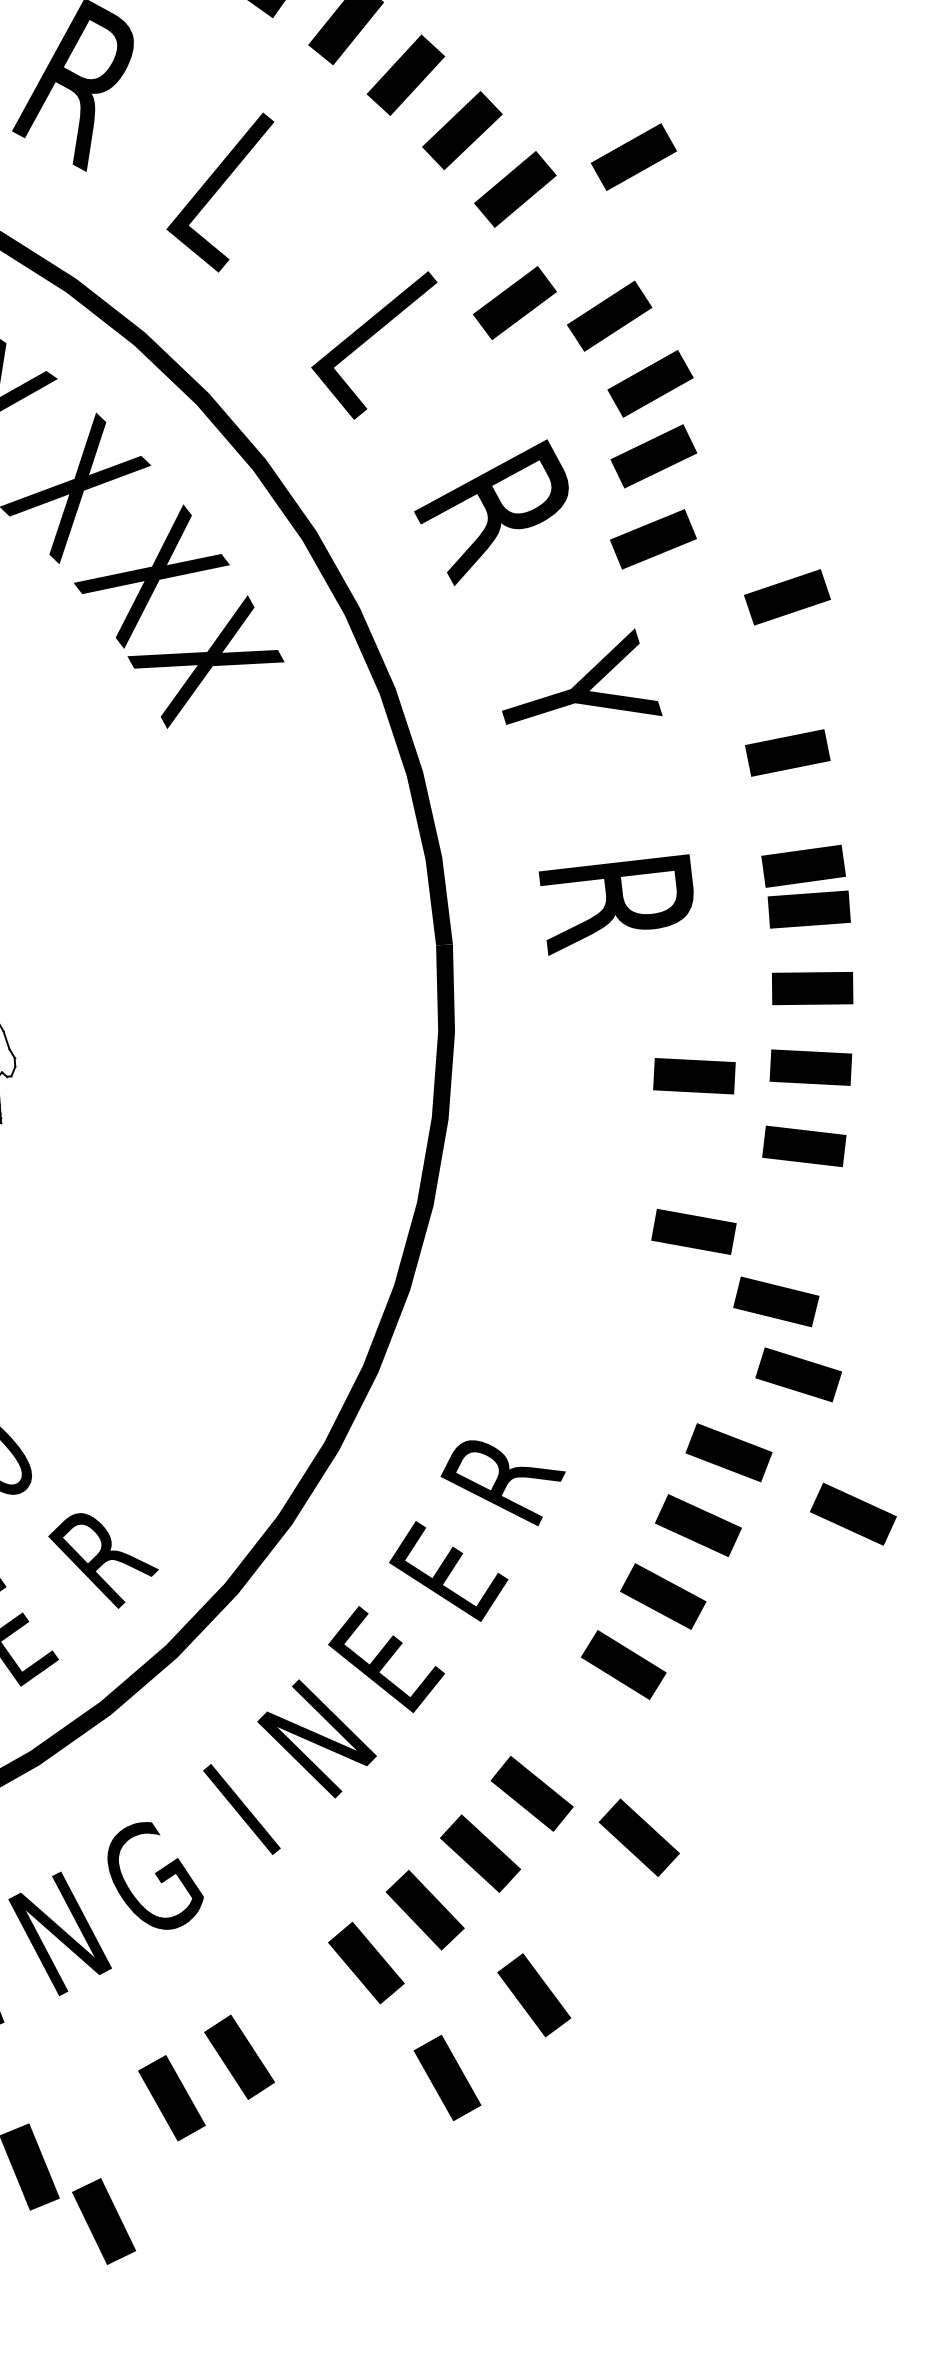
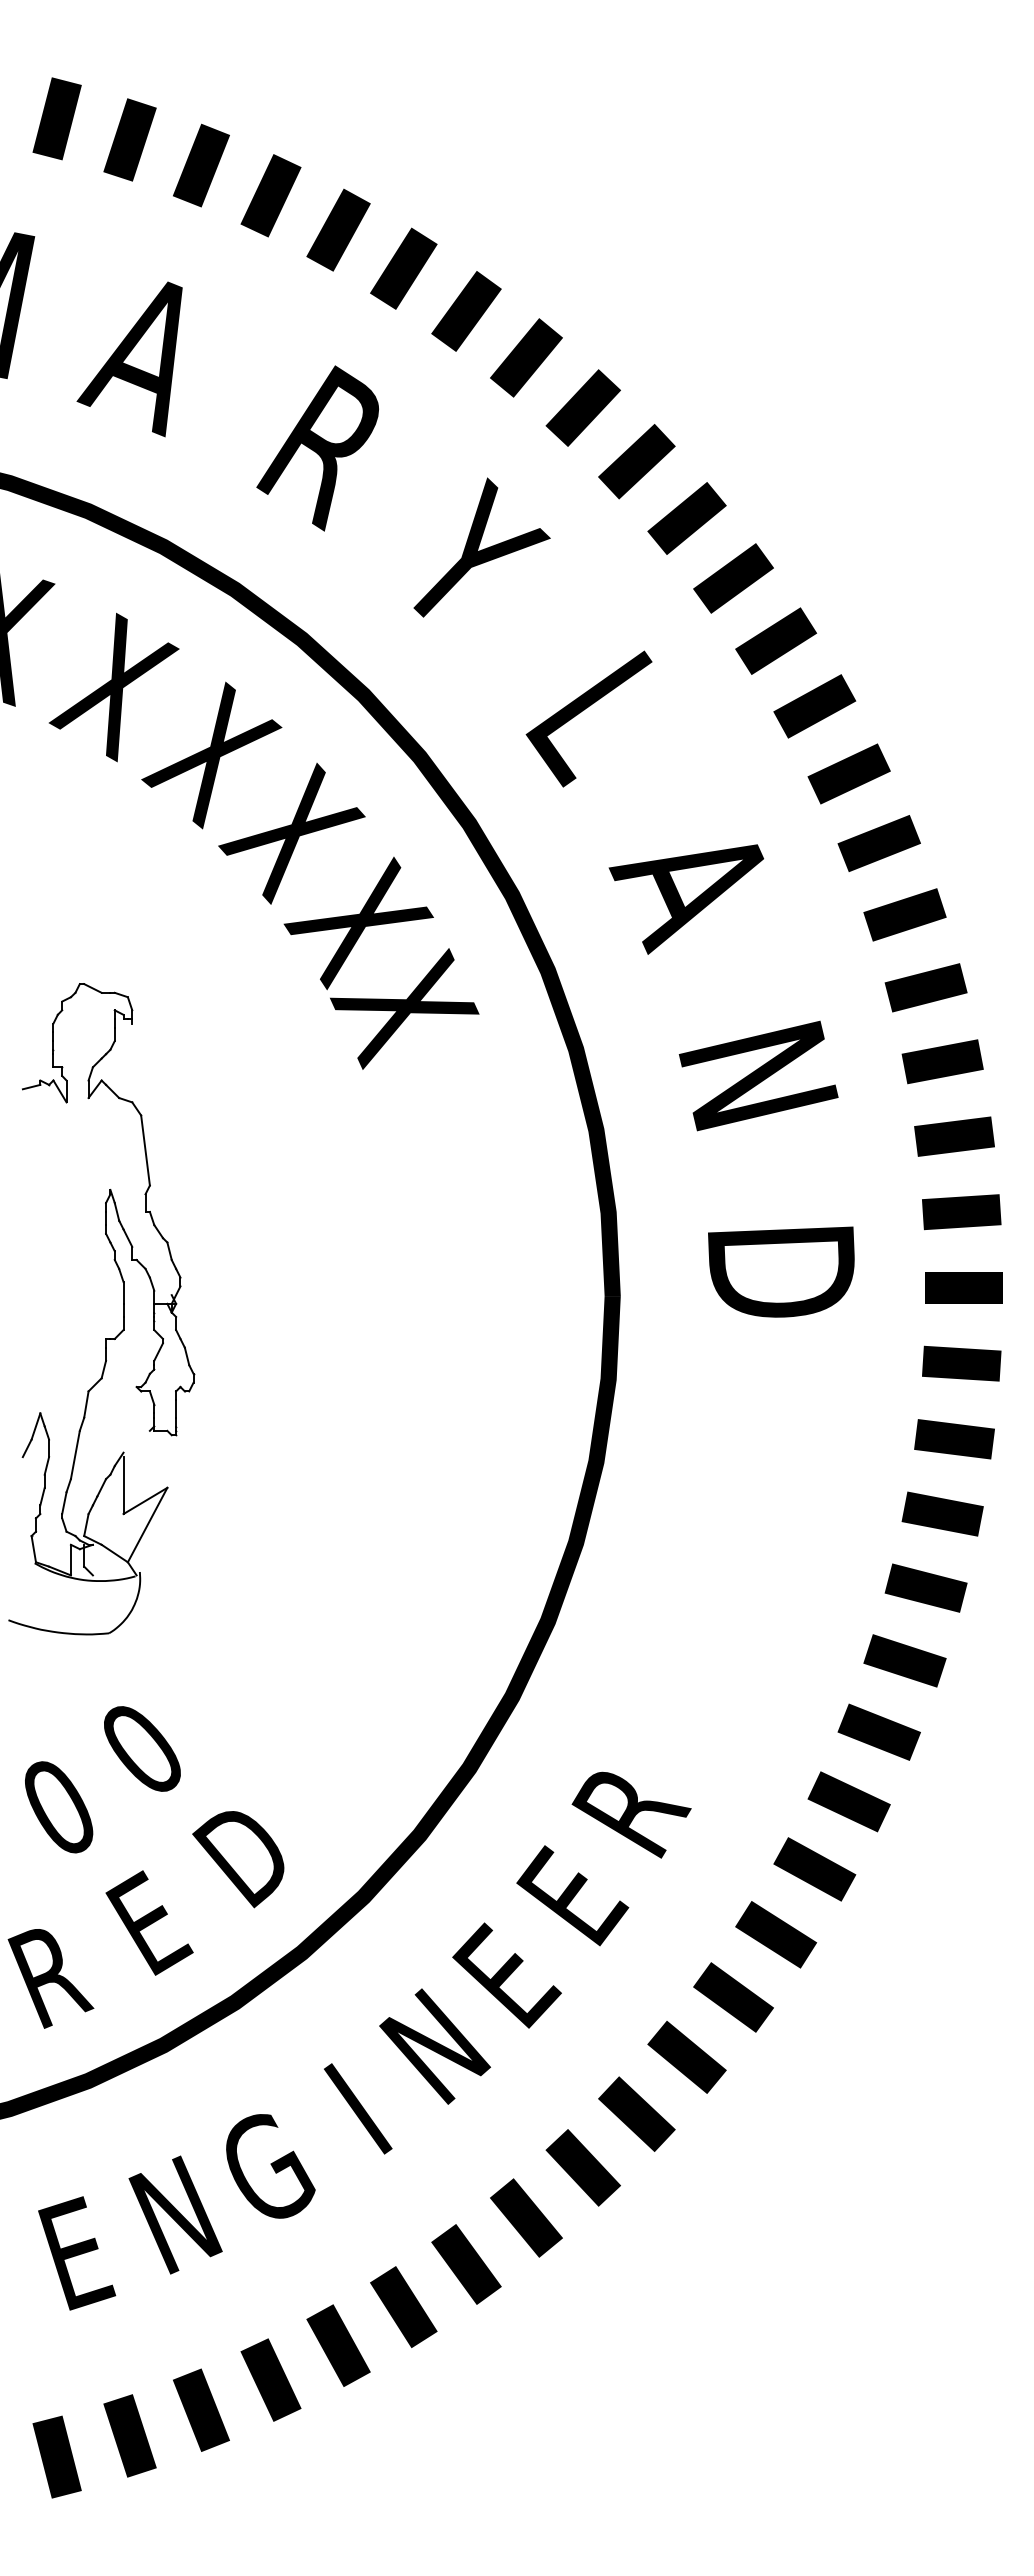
line: (633, 156) -> (848, 555), removed
text: (243, 187) -> (473, 557), L -> Y
line: (515, 302) -> (776, 640), moved
line: (653, 456) -> (878, 843), moved
text: (489, 513) -> (686, 886), R -> A
line: (652, 538) -> (904, 914), moved
line: (786, 597) -> (925, 987), moved
line: (769, 675) -> (942, 1061), added
text: (578, 698) -> (758, 1069), Y -> N
line: (803, 866) -> (961, 1212), moved
text: (618, 915) -> (781, 1280), R -> D
line: (694, 1076) -> (842, 1439), removed
line: (693, 1231) -> (925, 1587), moved
line: (797, 1374) -> (878, 1731), moved
line: (853, 1514) -> (963, 1869), removed
text: (115, 1554) -> (255, 1856), R -> D
line: (579, 1731) -> (686, 2057), added
line: (638, 1837) -> (735, 2163), removed
line: (533, 1994) -> (403, 2306), moved
line: (446, 2077) -> (535, 2379), removed
line: (104, 2220) -> (201, 2409), moved

